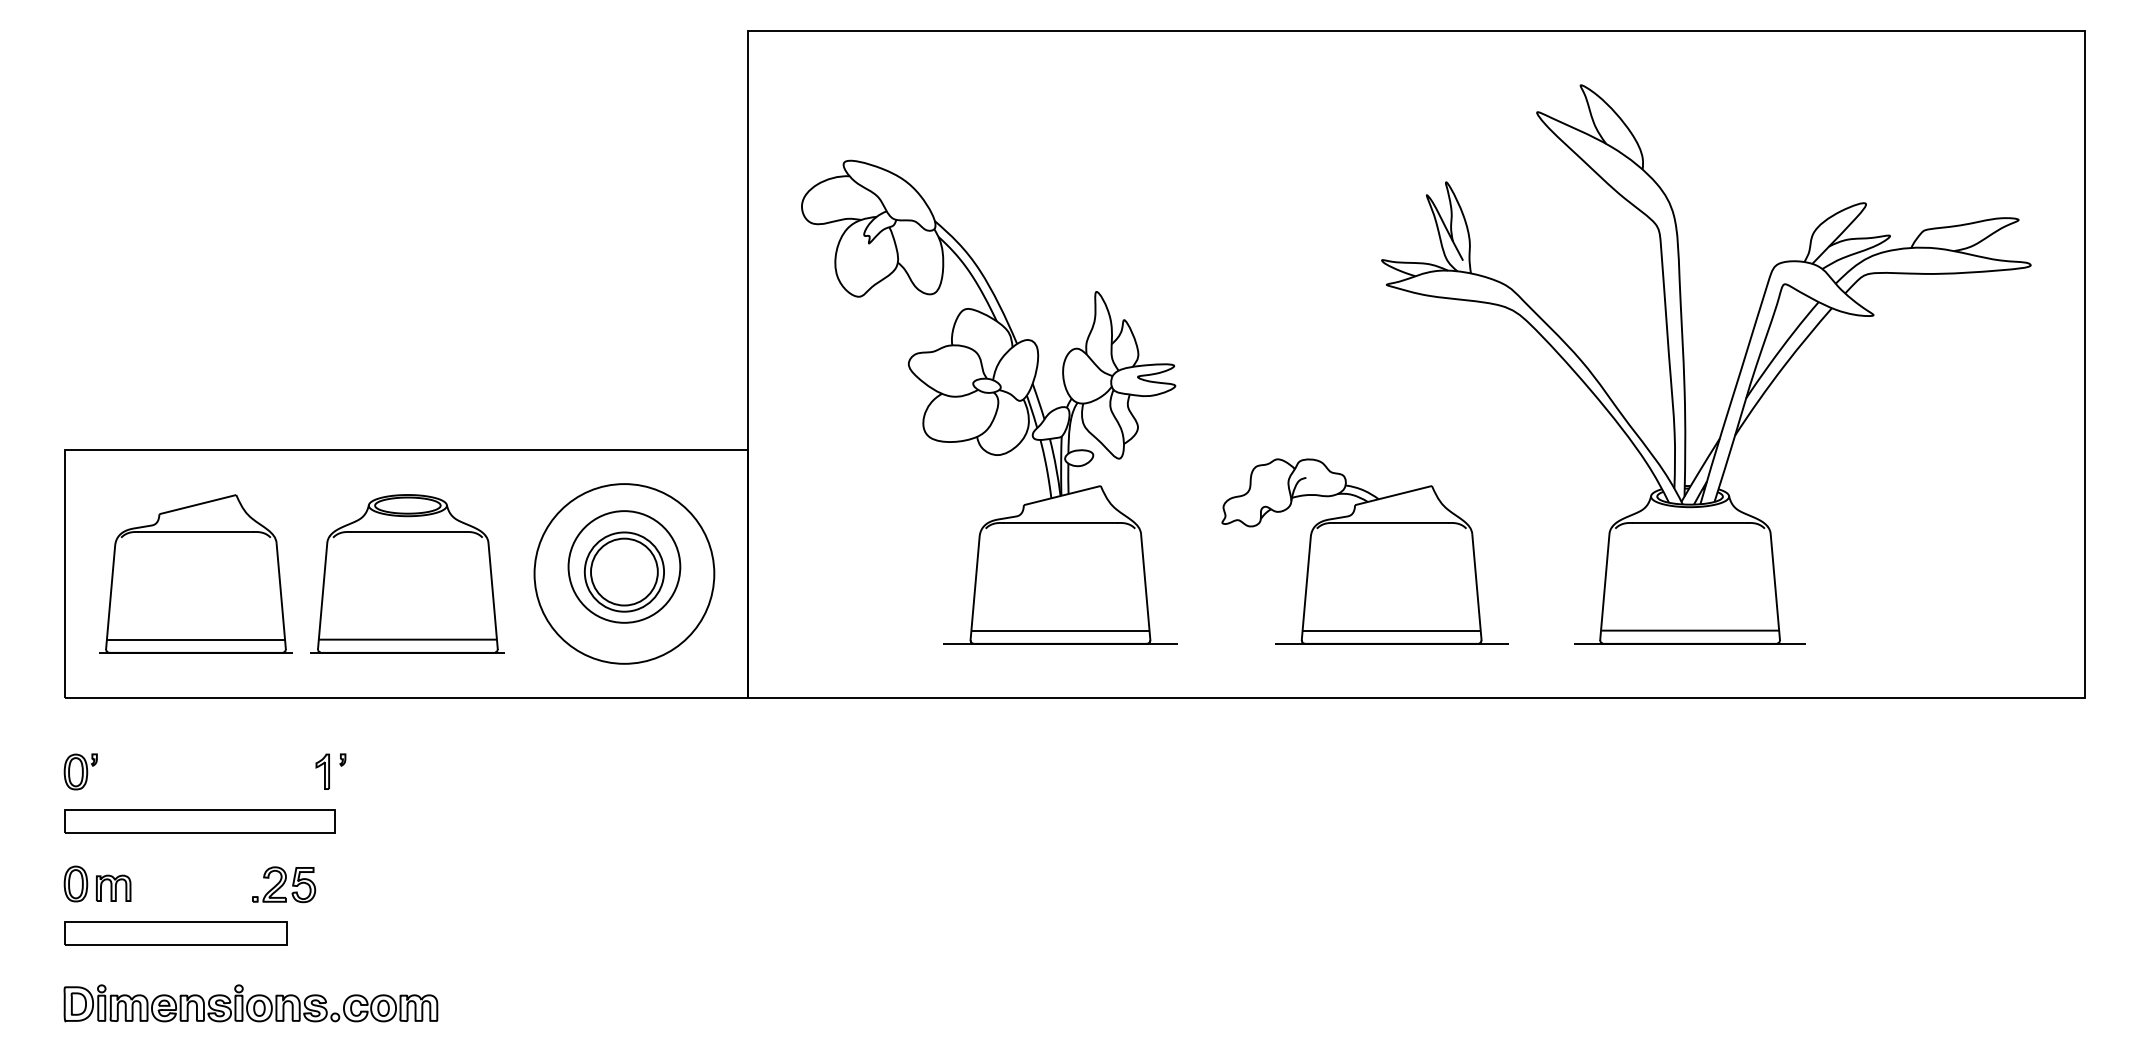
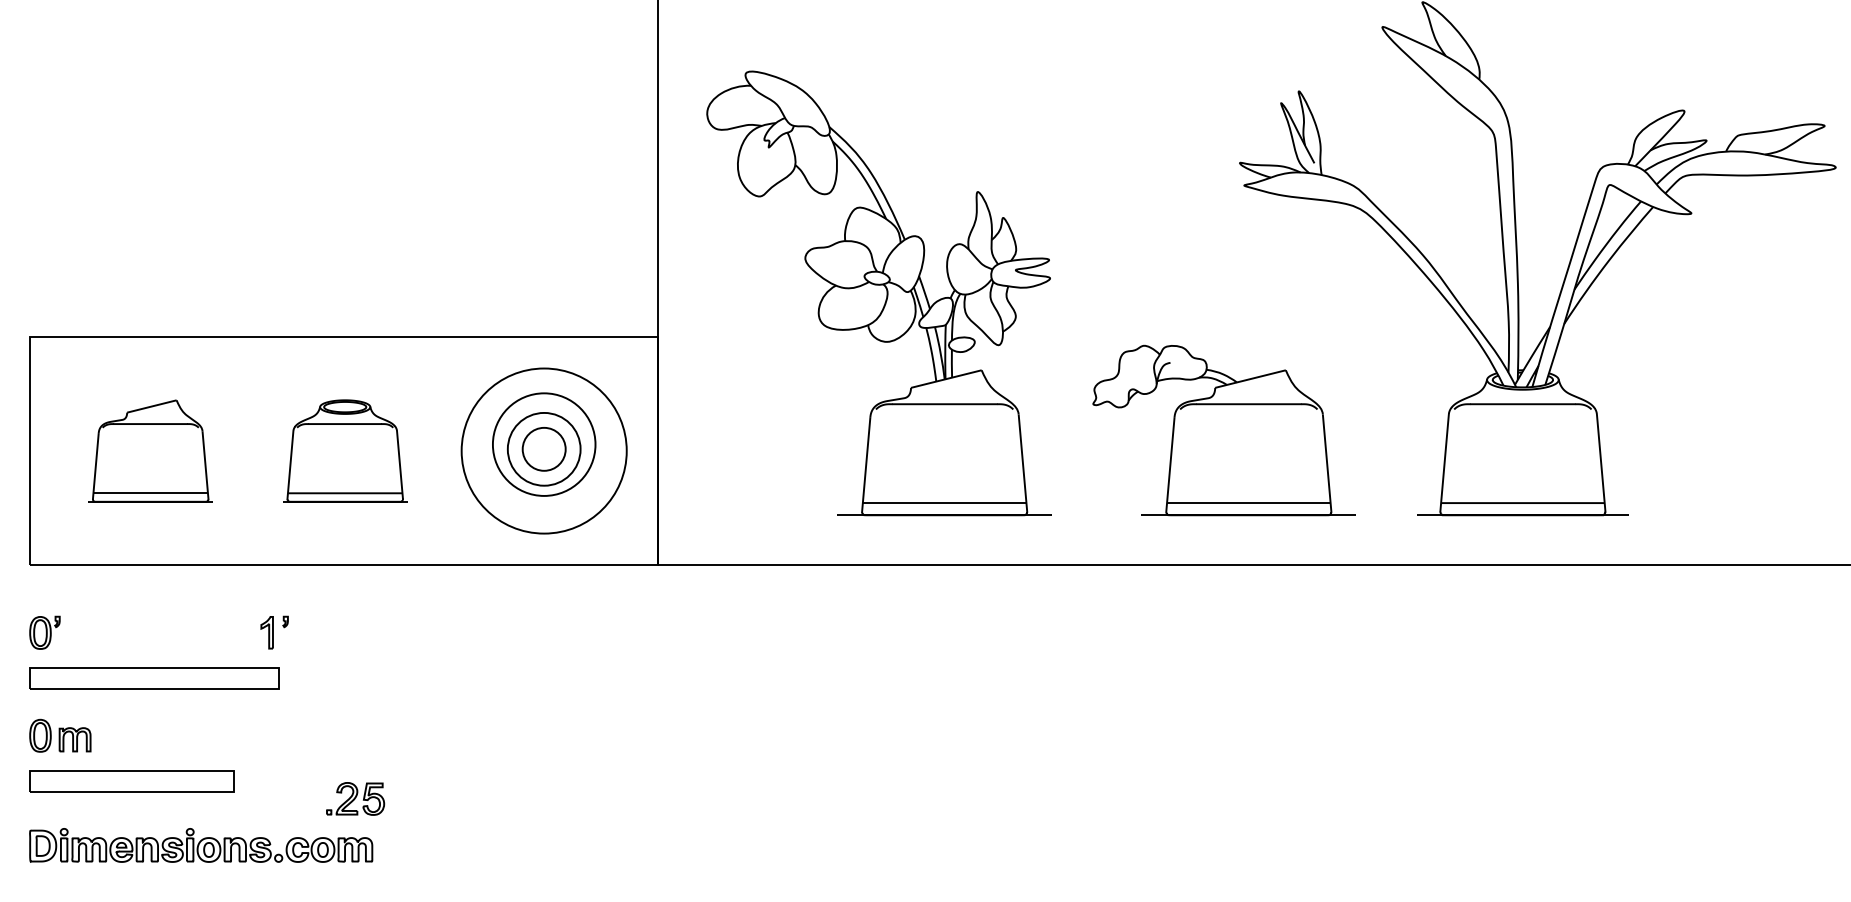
circle: (624, 571) -> (544, 448), size x0.7
part: (195, 573) -> (150, 450), size x0.7
part: (407, 573) -> (344, 450), size x0.7
part: (284, 884) -> (355, 798), moved

